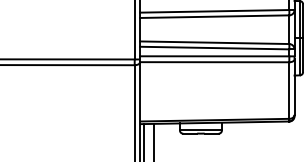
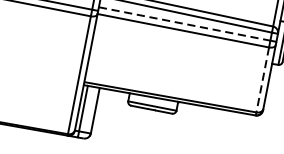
line: (214, 56) -> (184, 24), solid -> dashed
line: (289, 91) -> (262, 81), solid -> dashed

